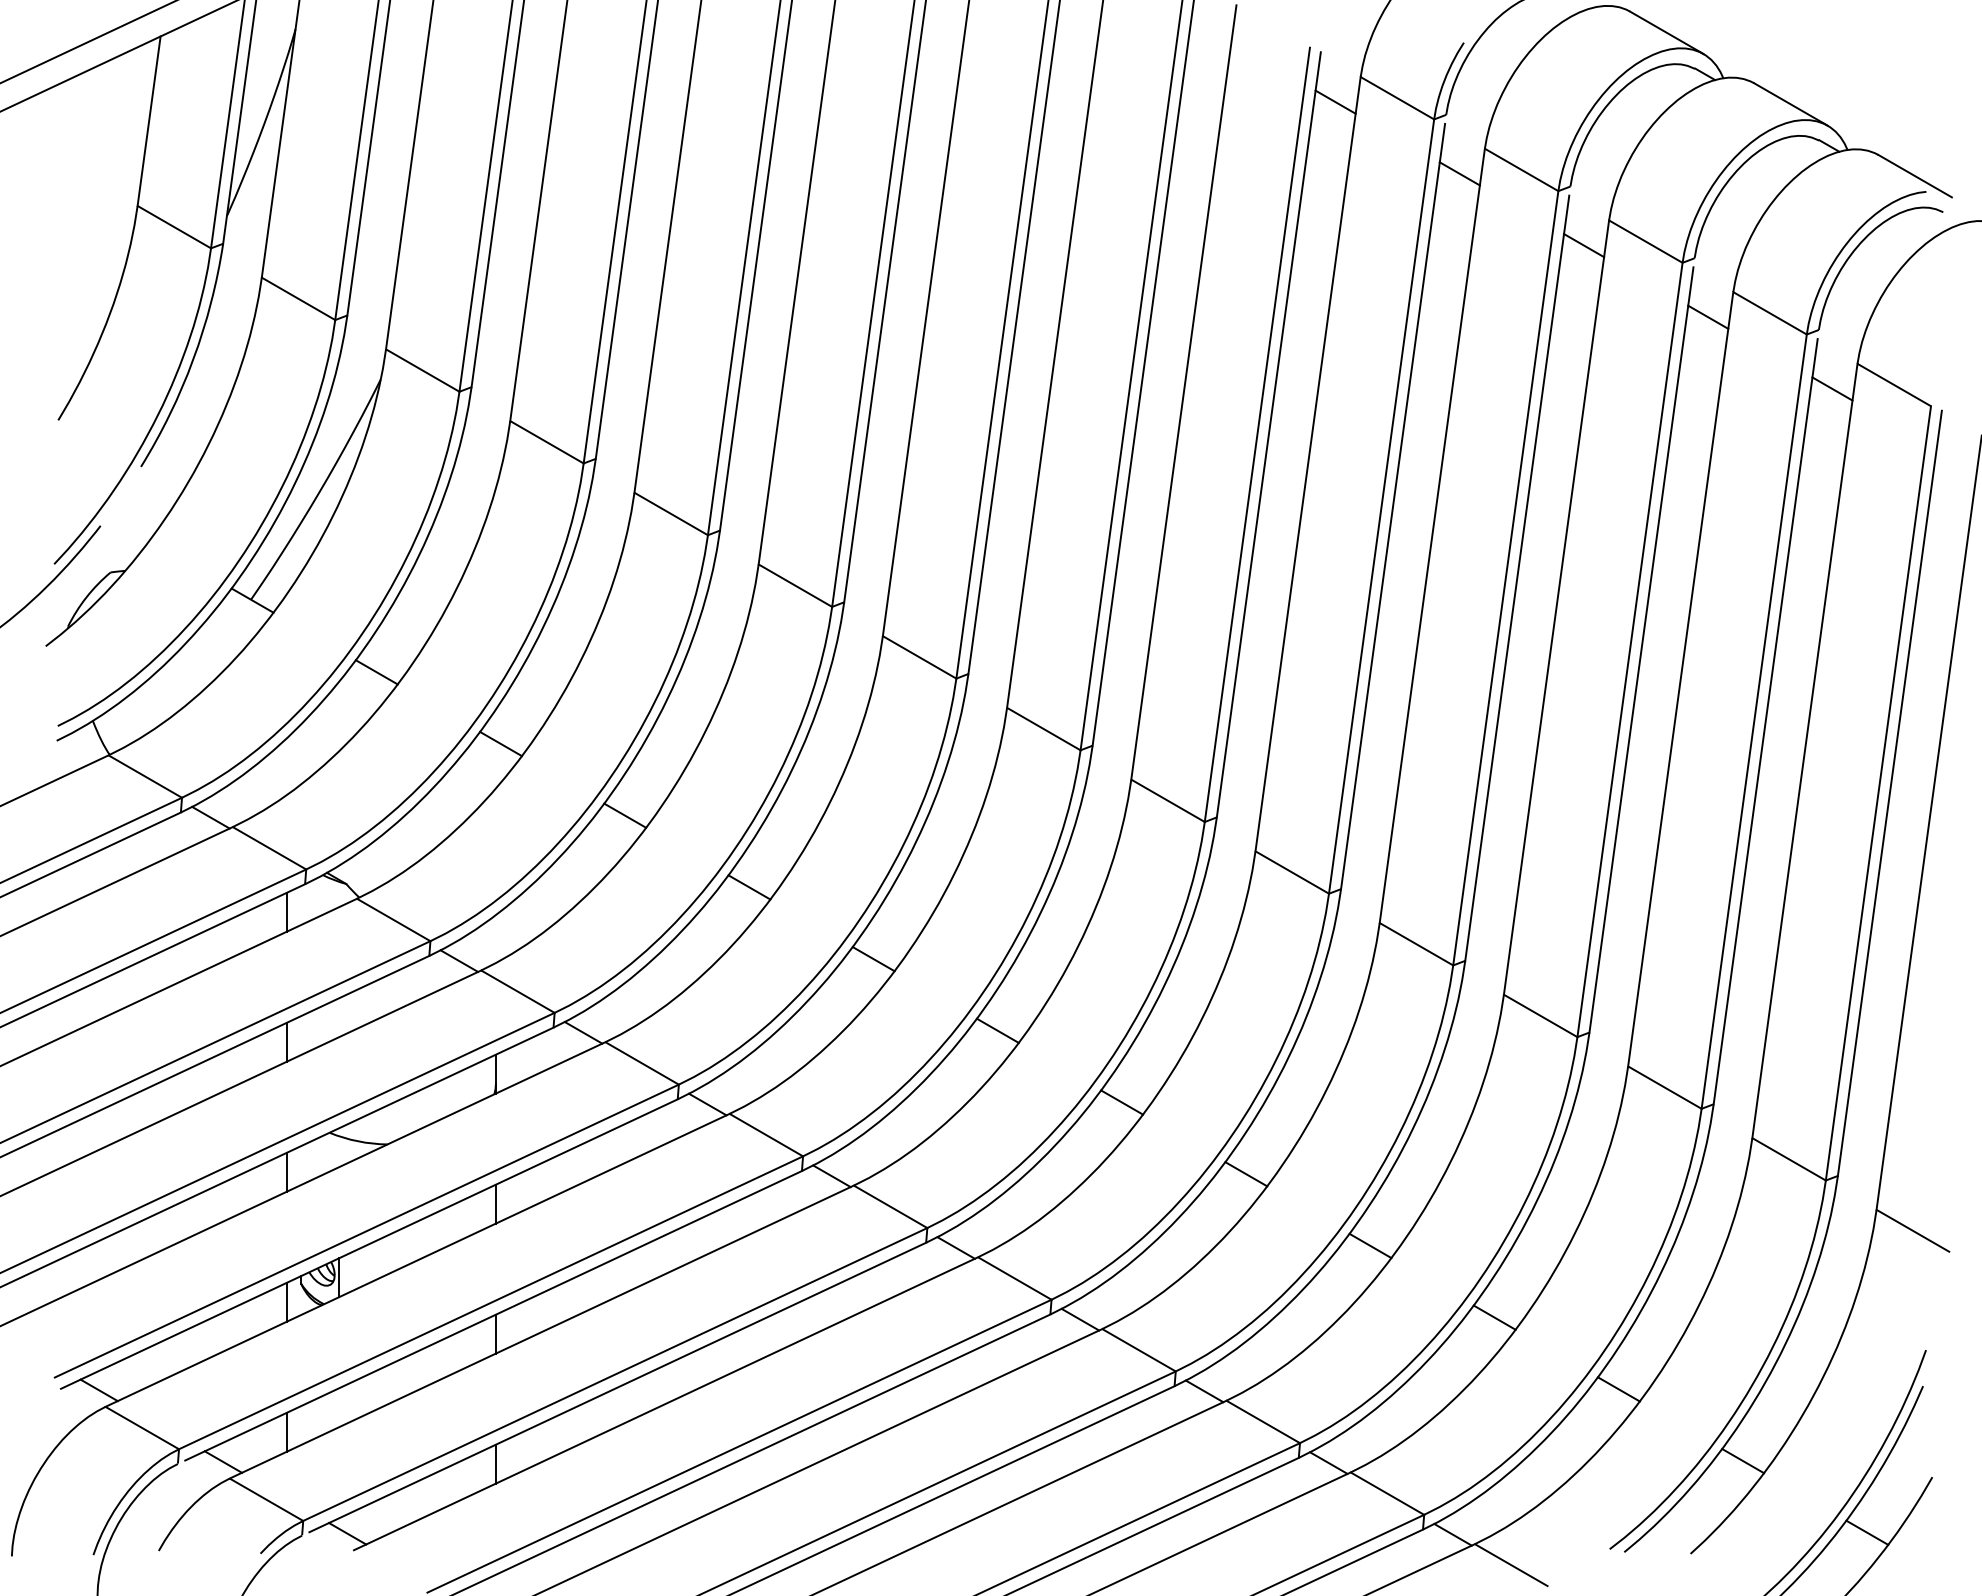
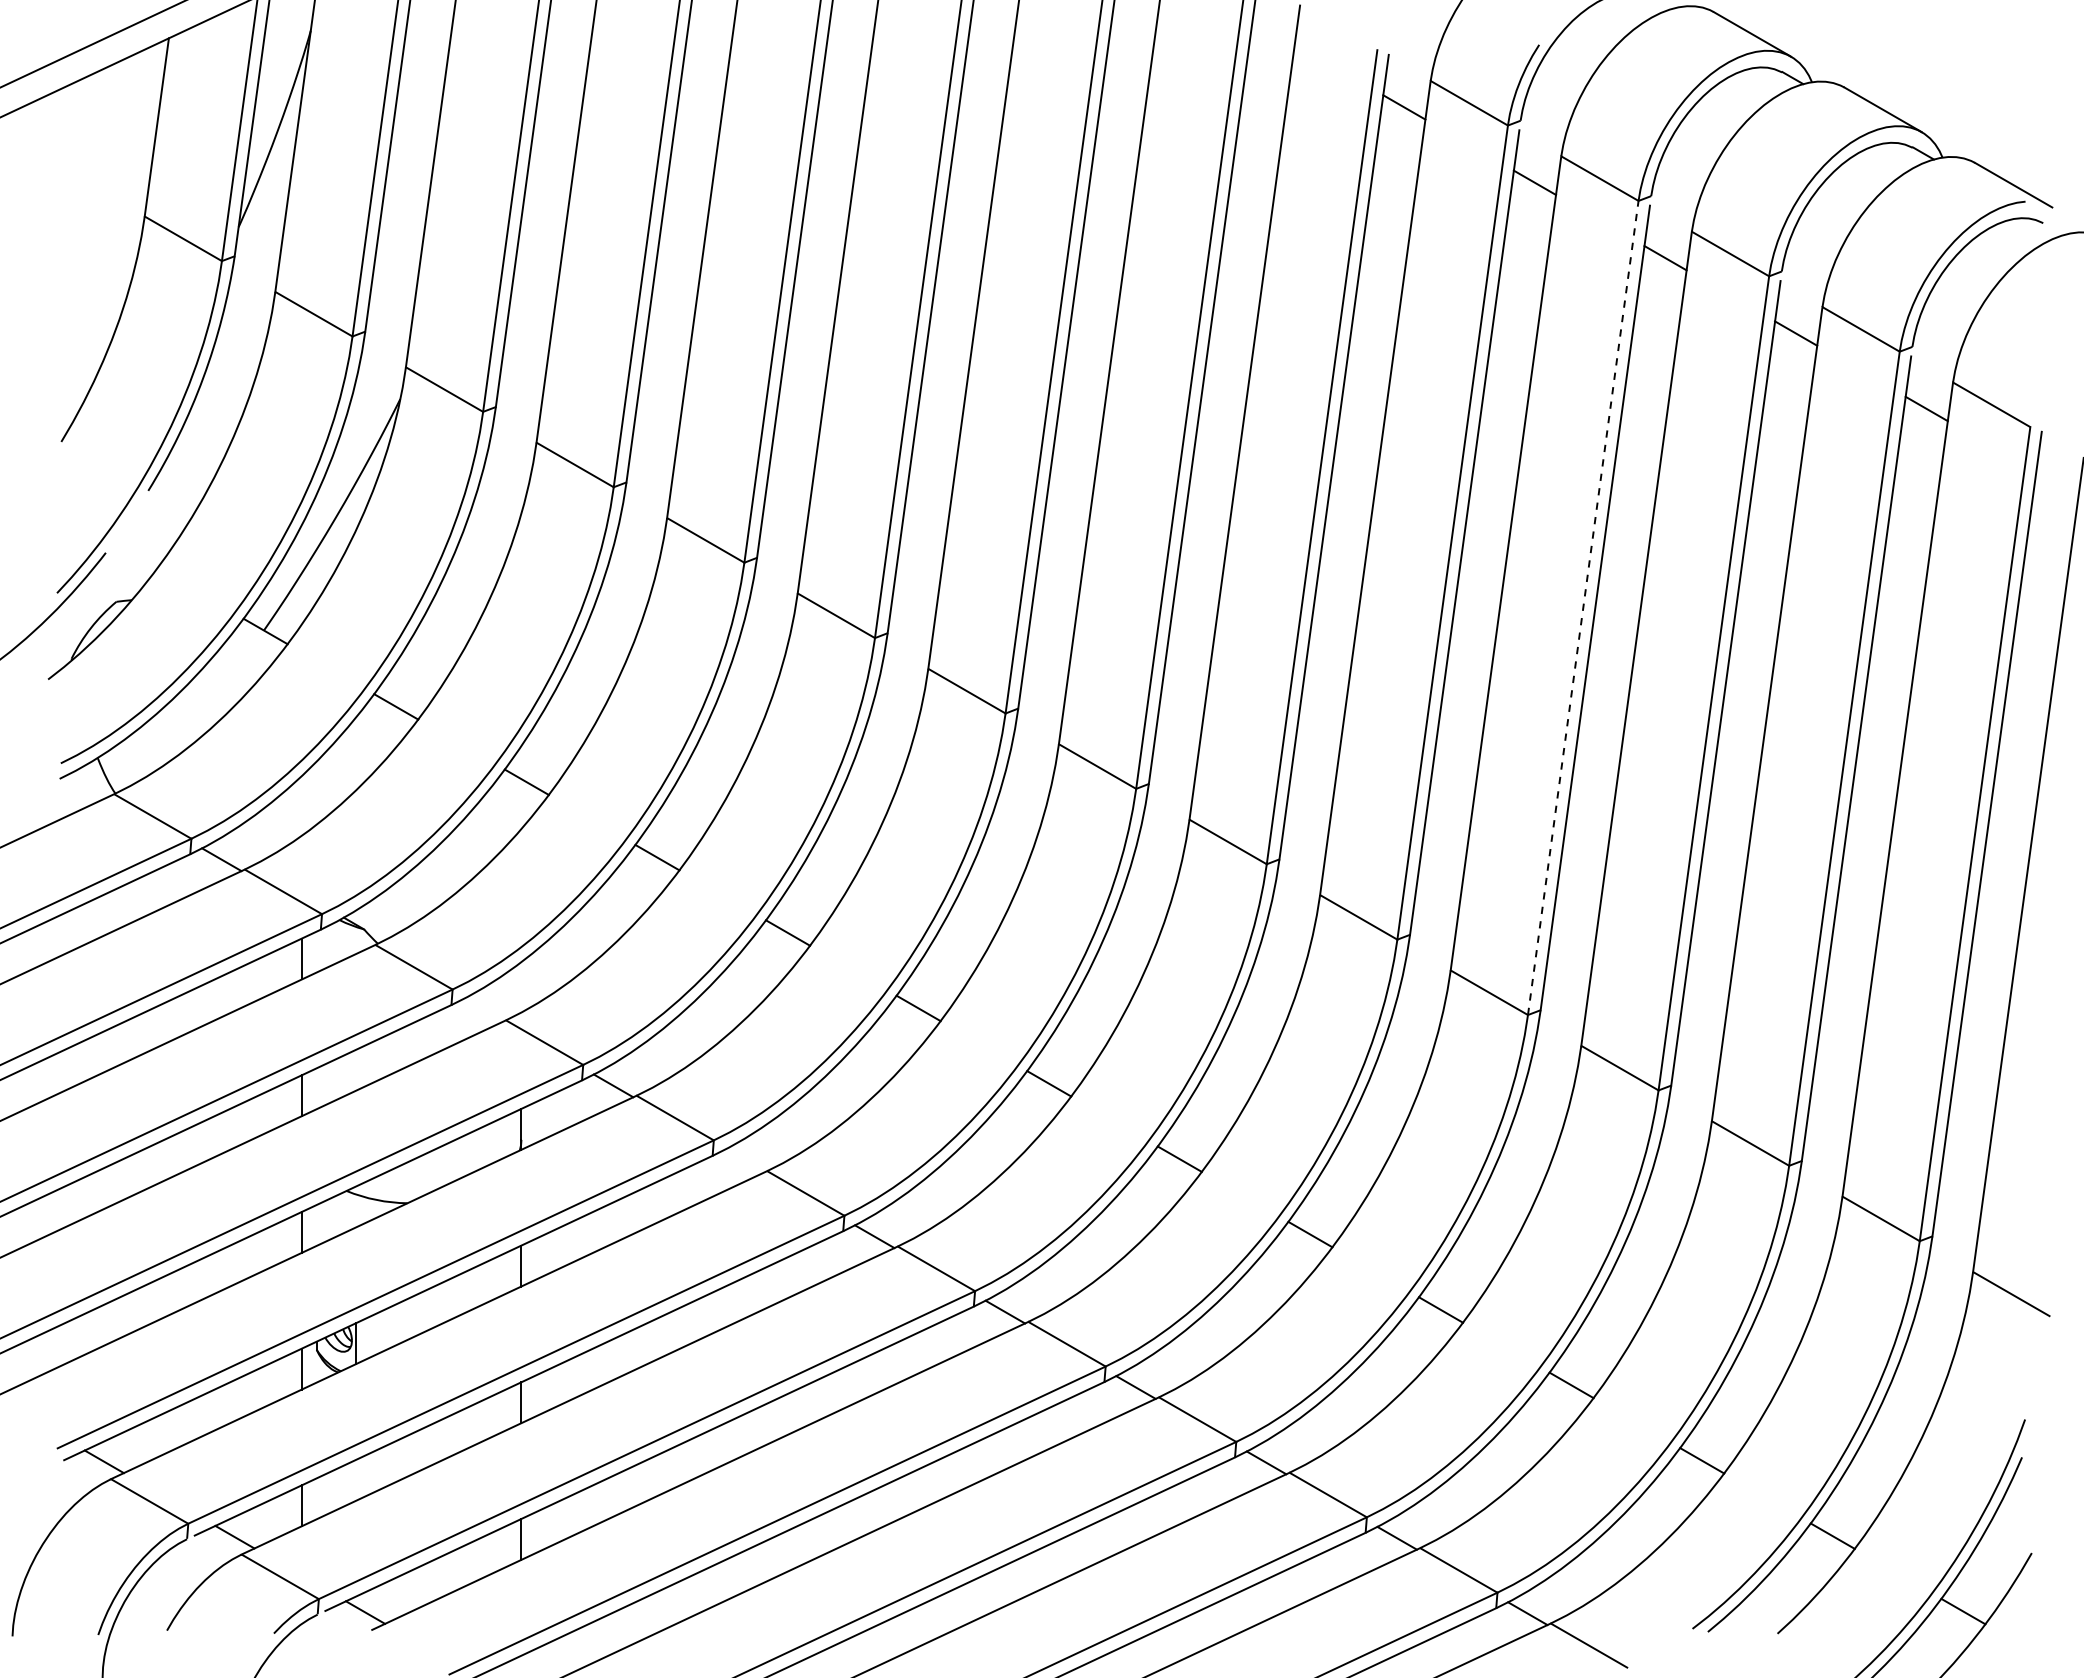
line: (1506, 577) -> (1583, 607), solid -> dashed
line: (458, 961) -> (482, 1010), removed
line: (707, 1104) -> (743, 1161), removed

